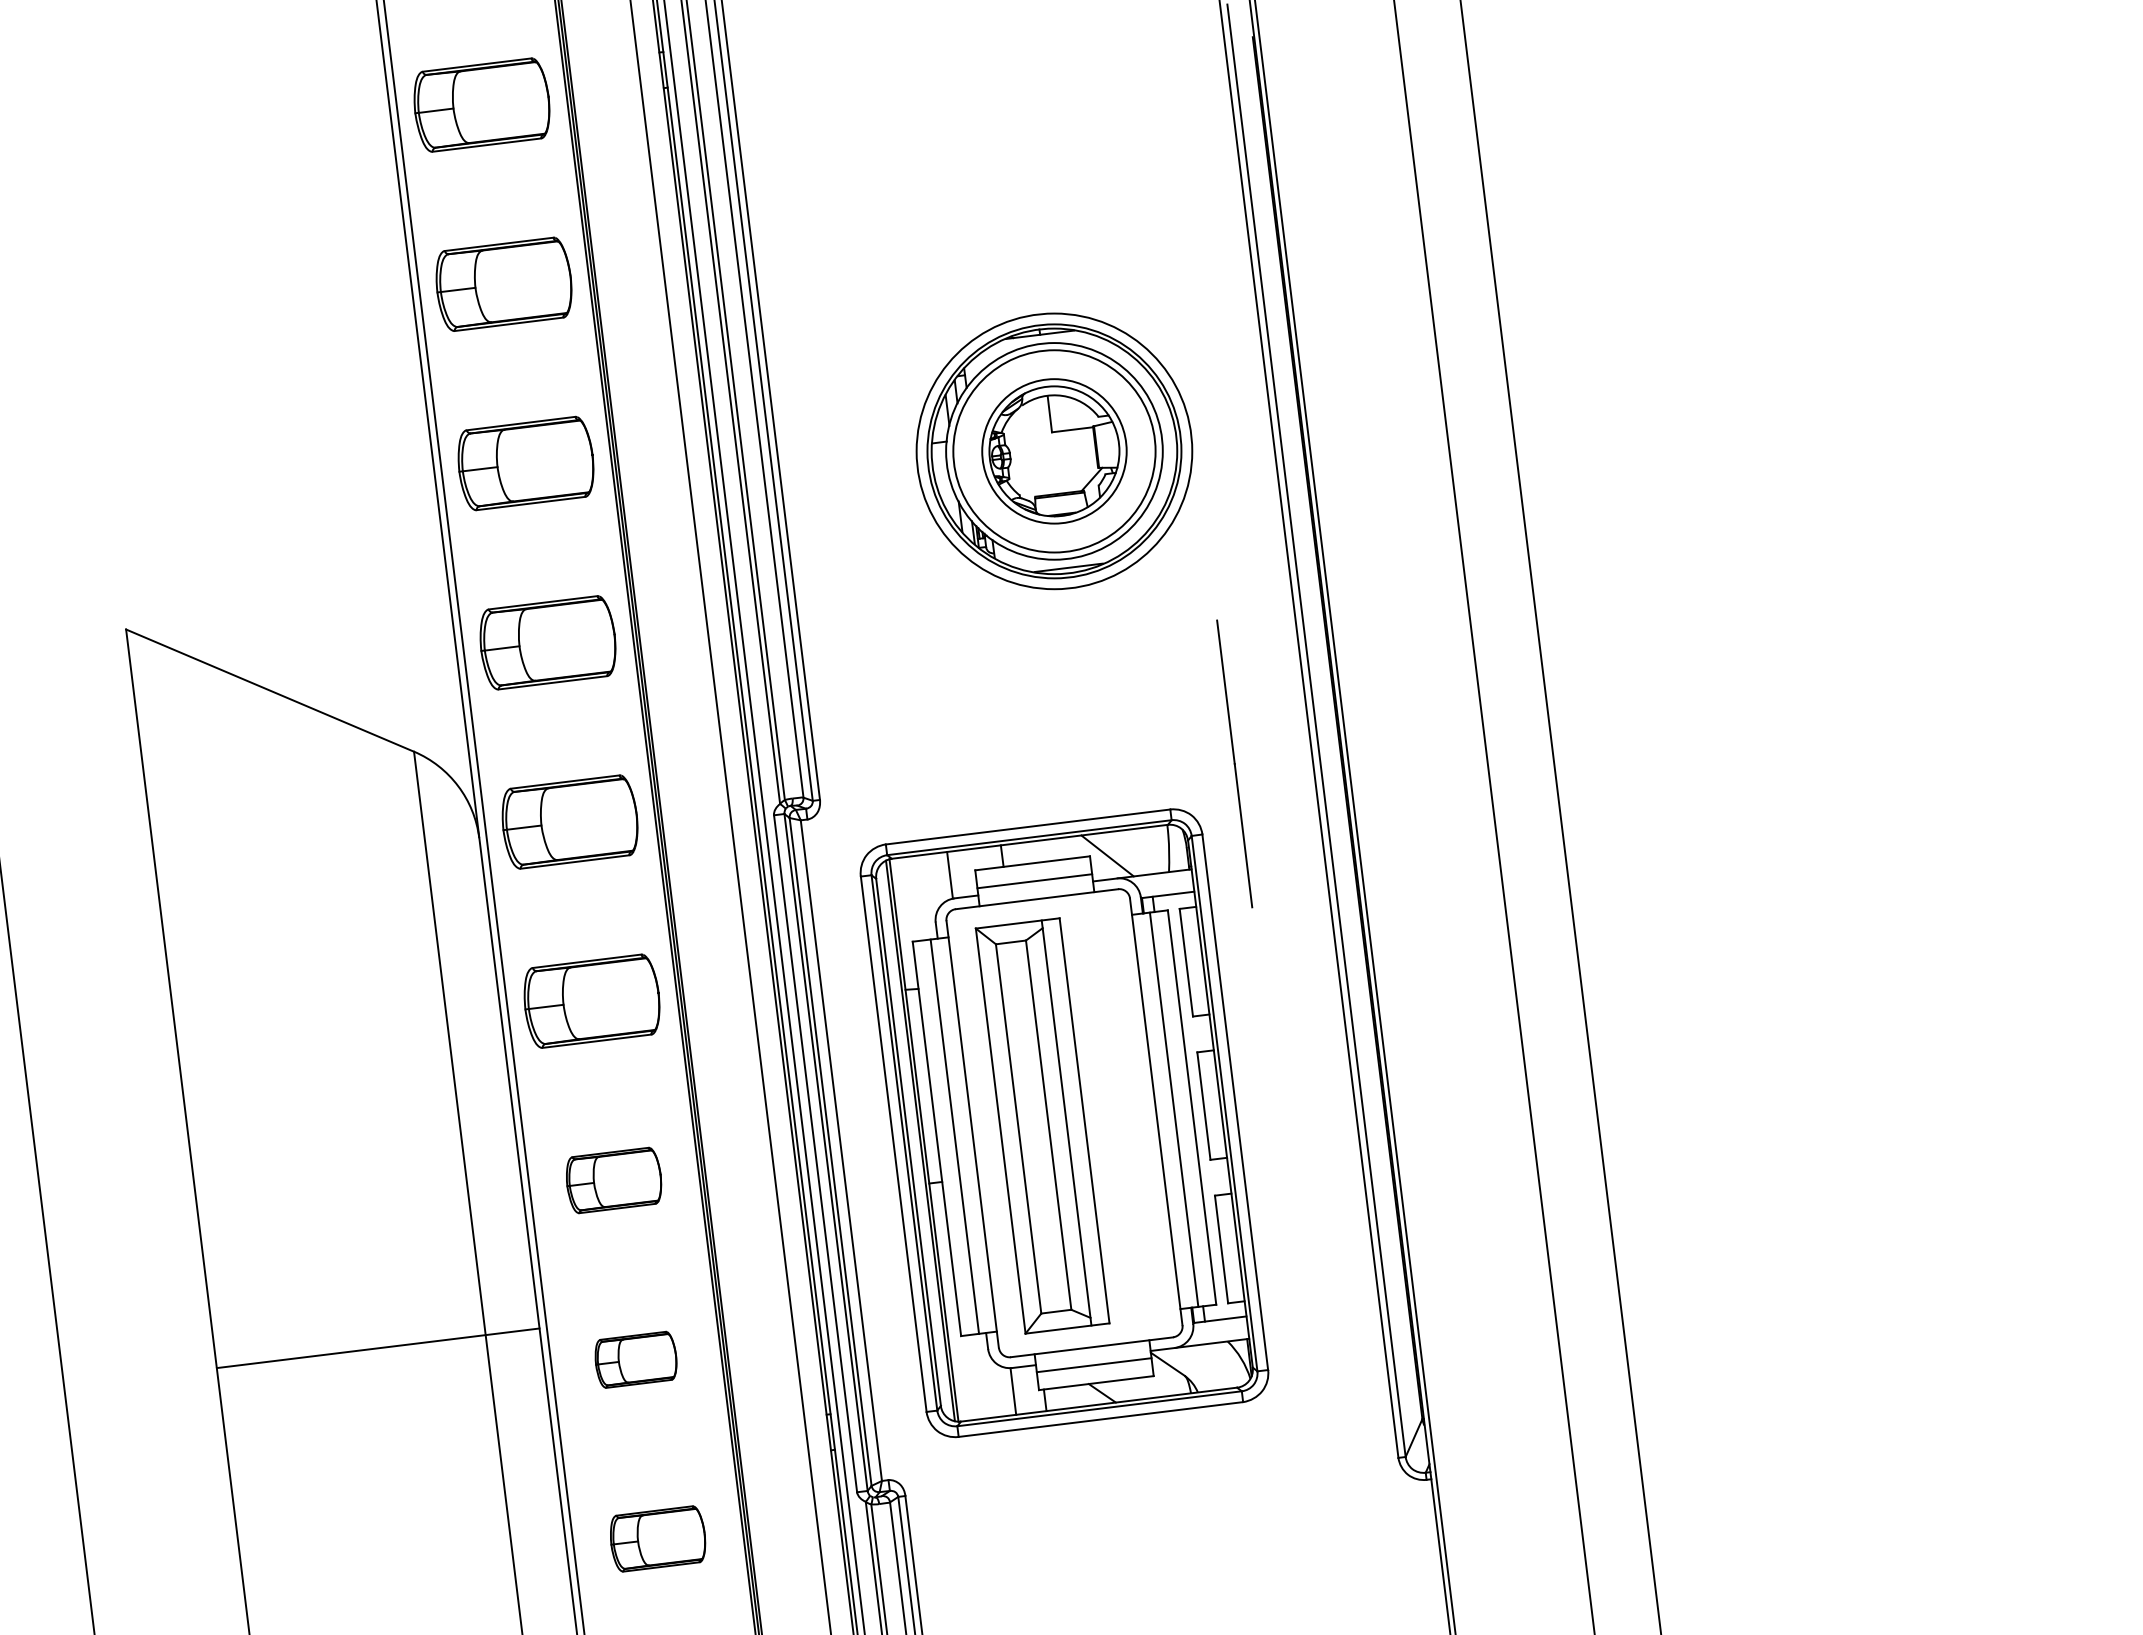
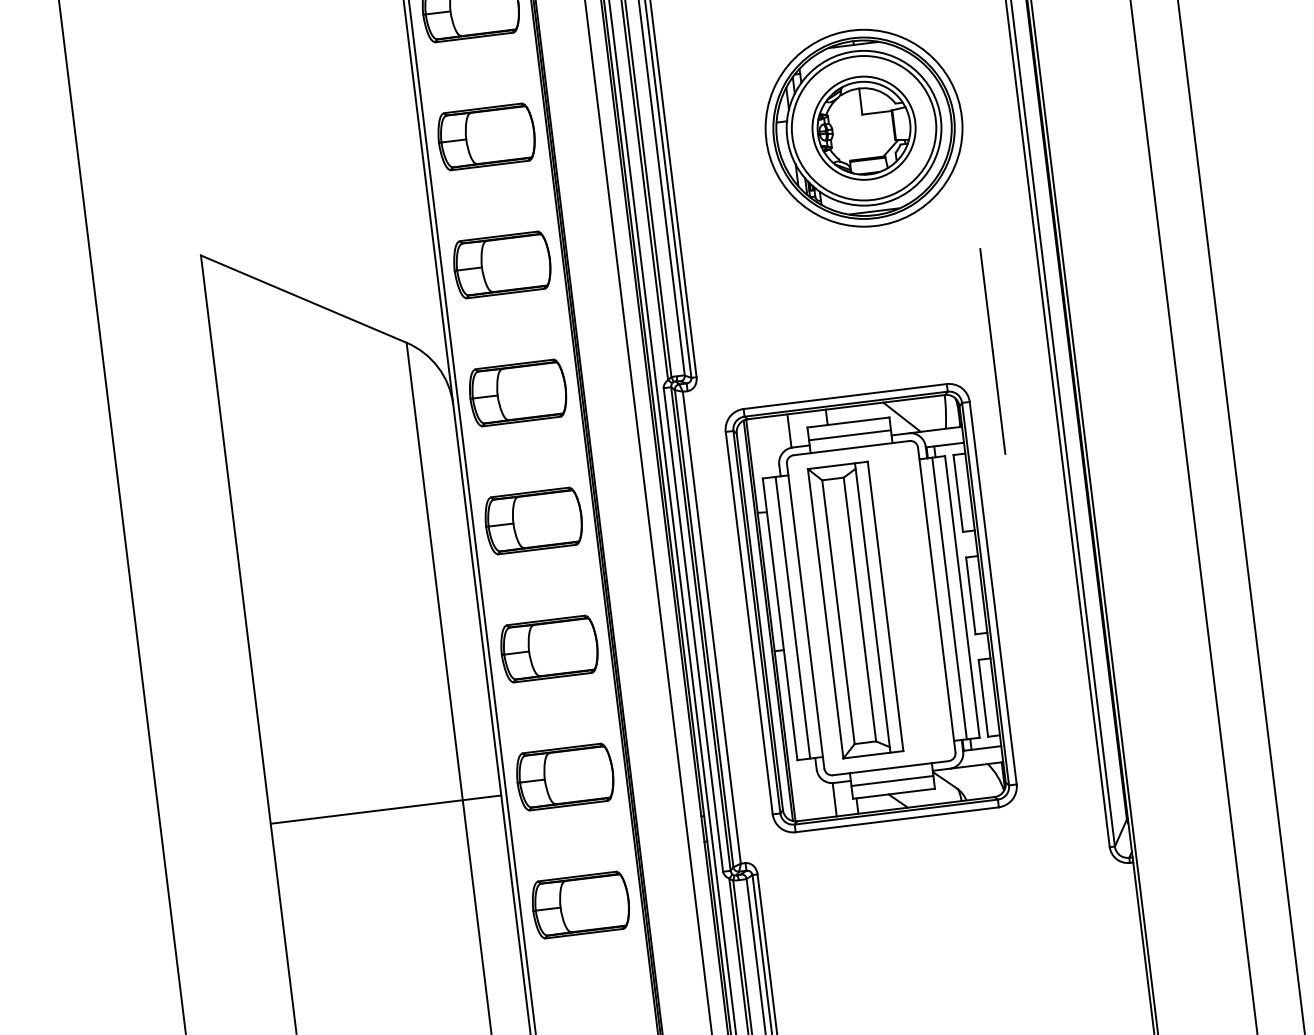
part: (613, 1180) -> (549, 649), size x1.43
line: (377, 1348) -> (385, 809), moved
part: (635, 1359) -> (564, 776), size x1.67
part: (657, 1538) -> (580, 904), size x1.43

